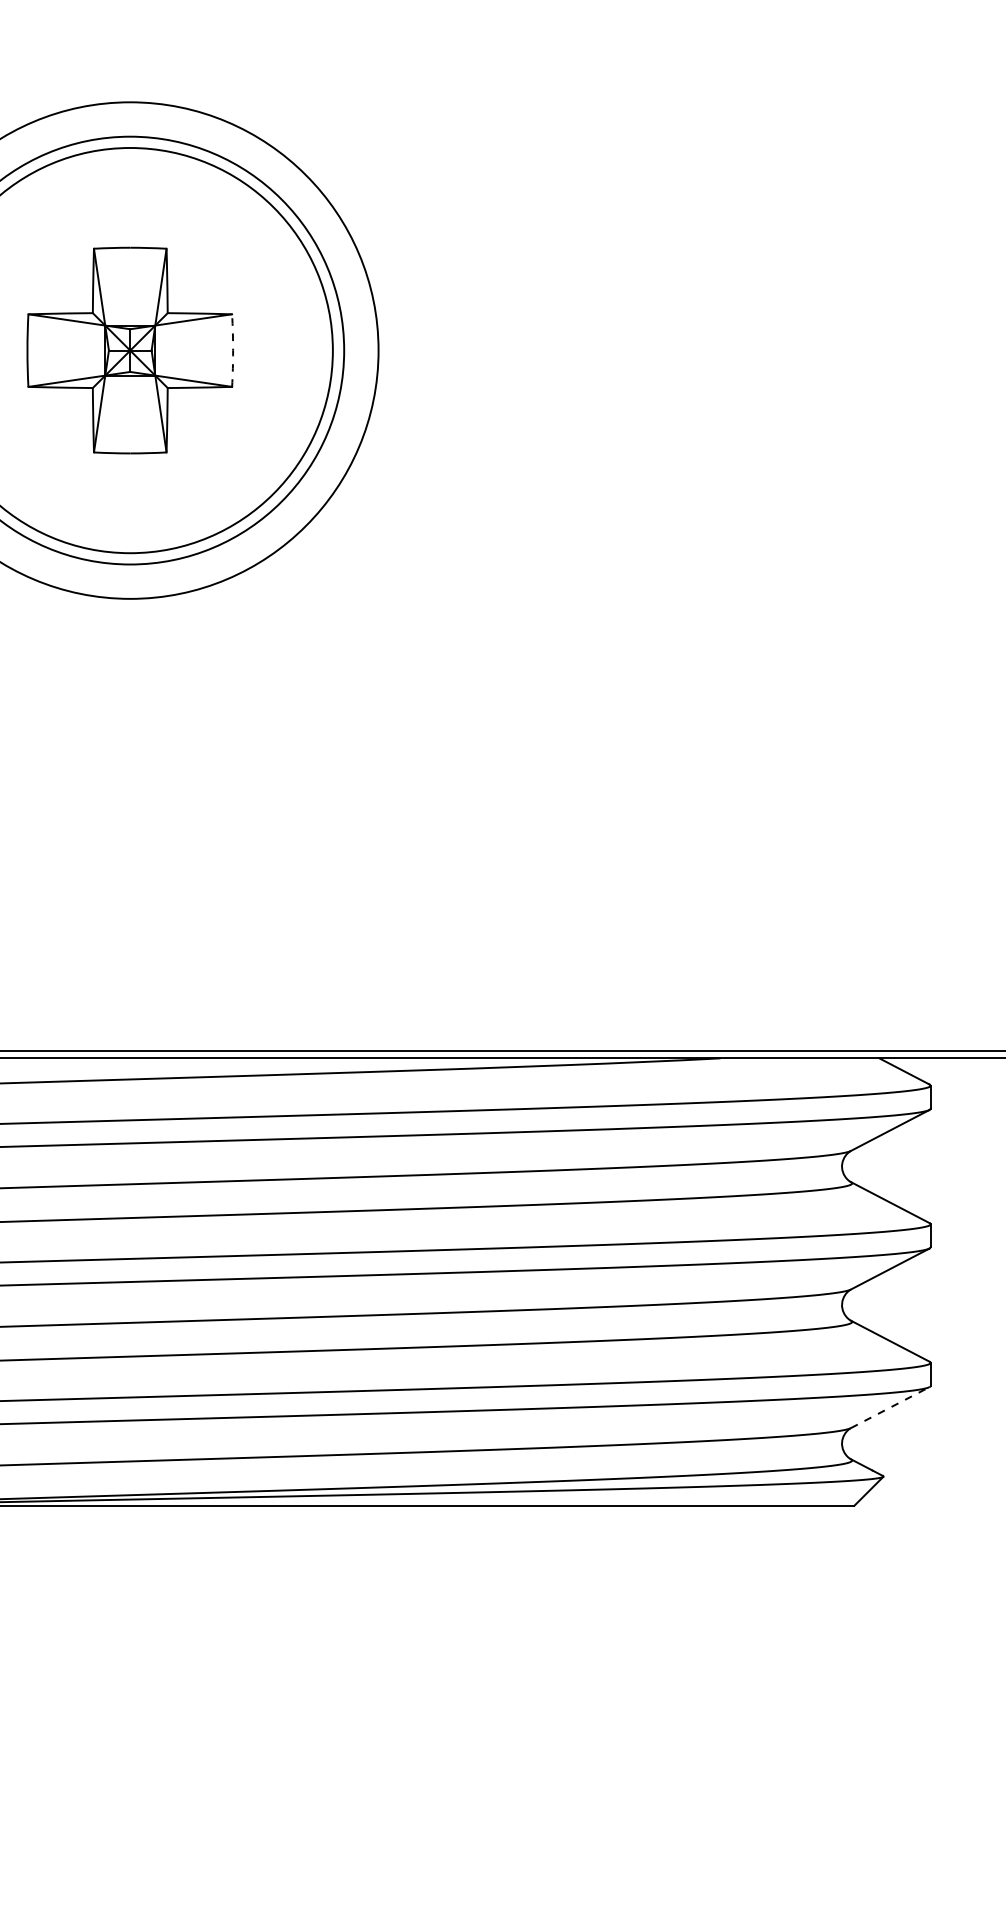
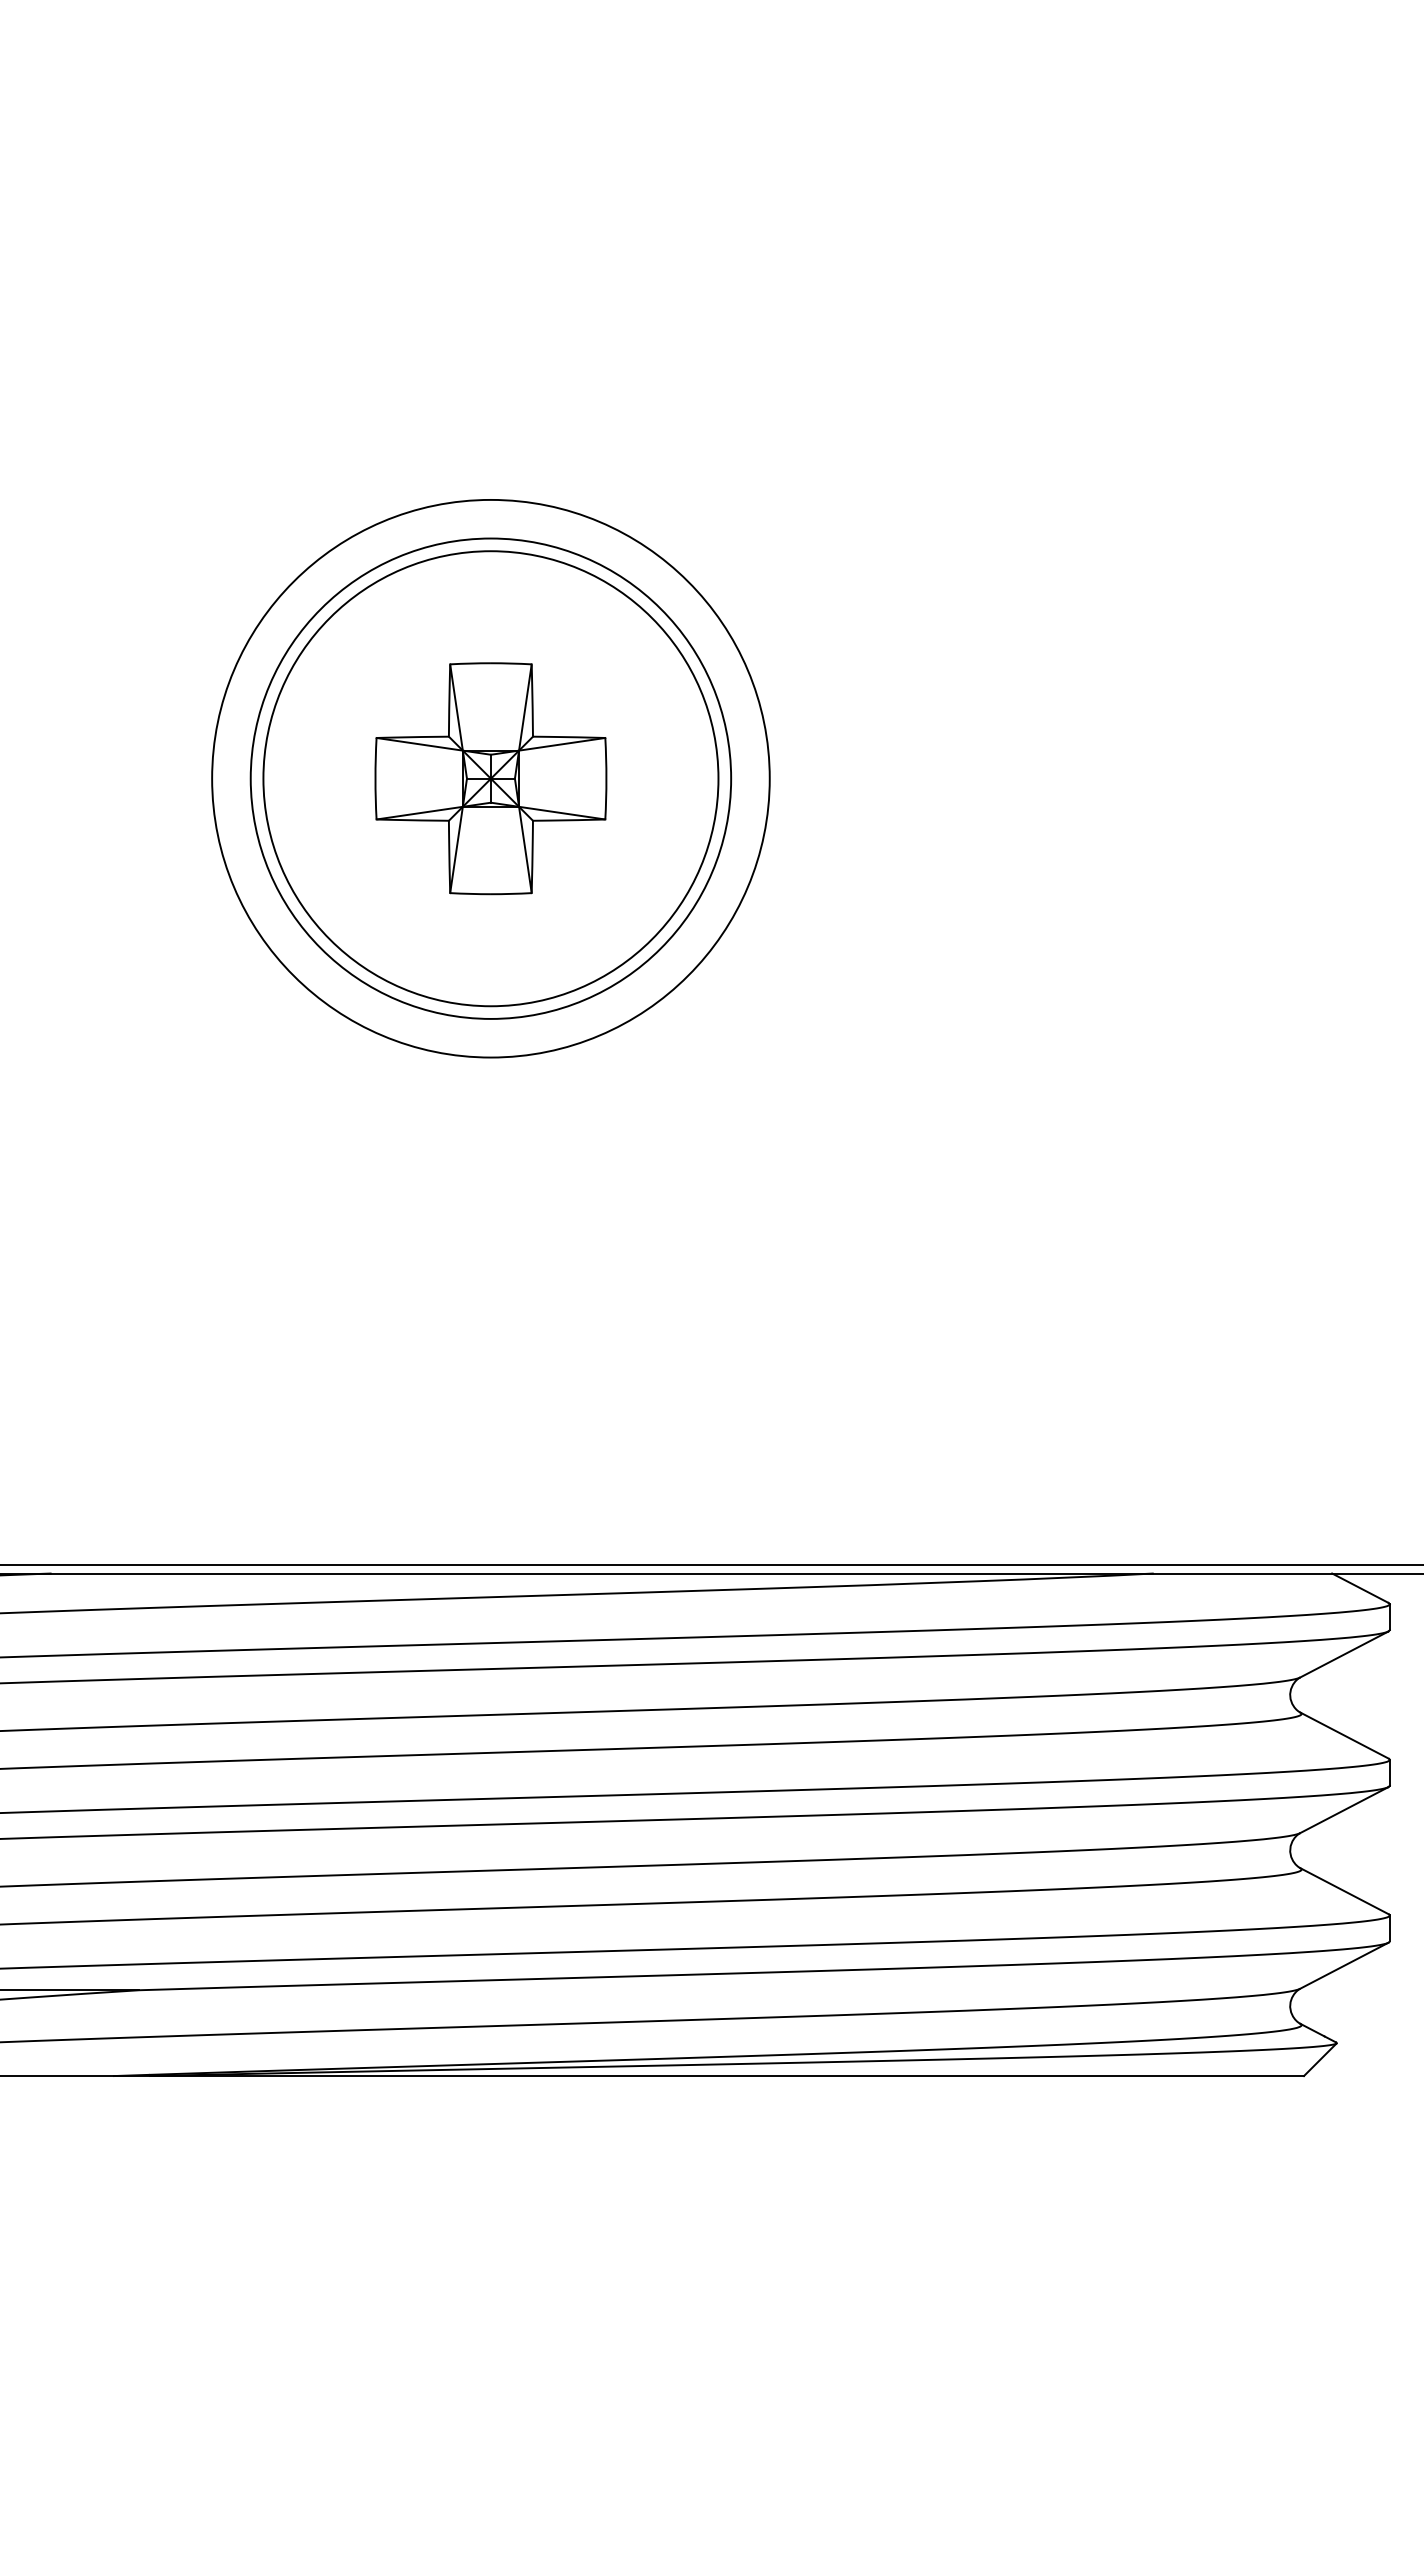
arc: (233, 350) -> (606, 778), dashed -> solid
line: (890, 1407) -> (1344, 1965), dashed -> solid

